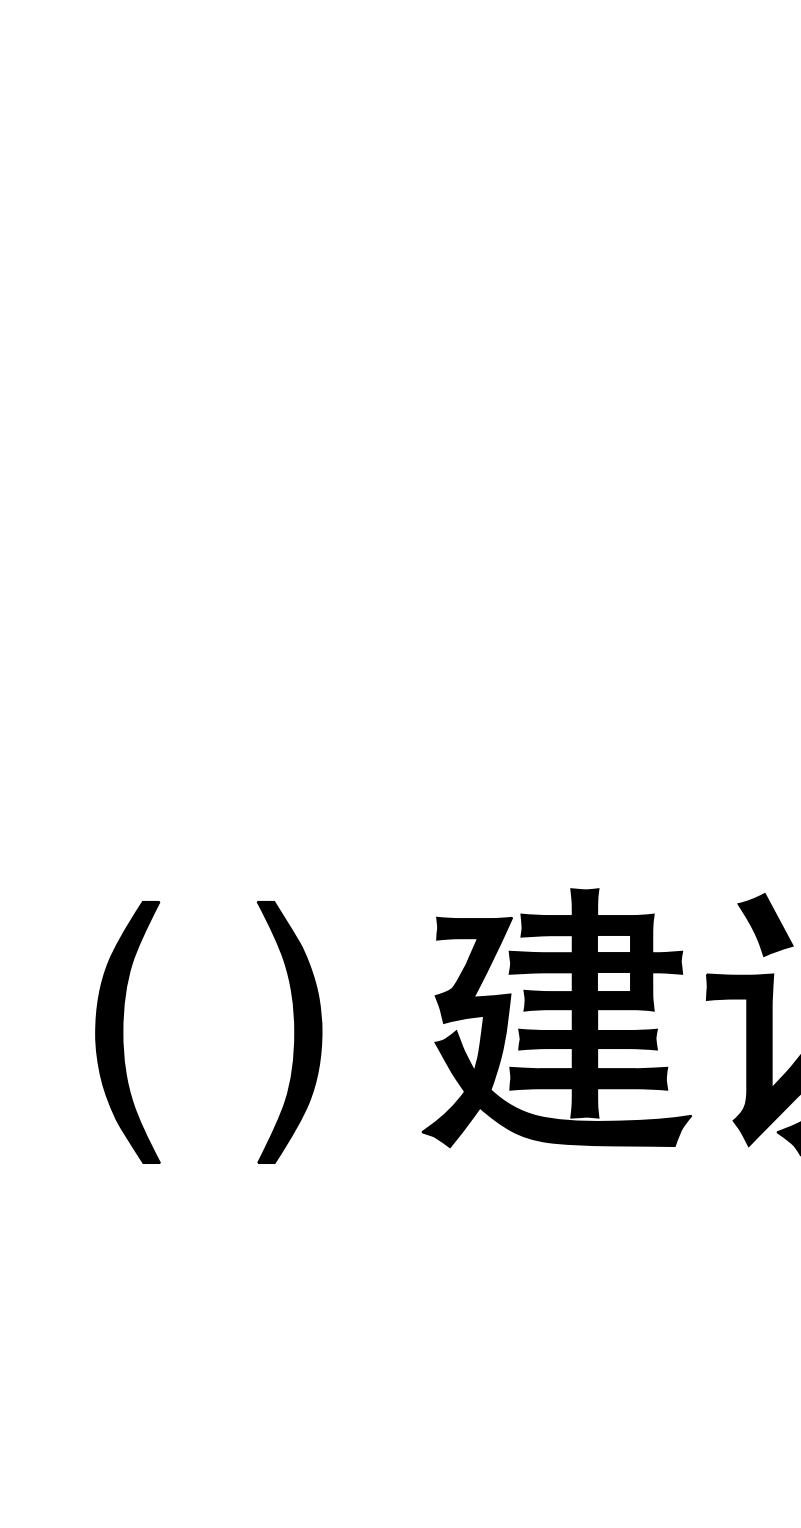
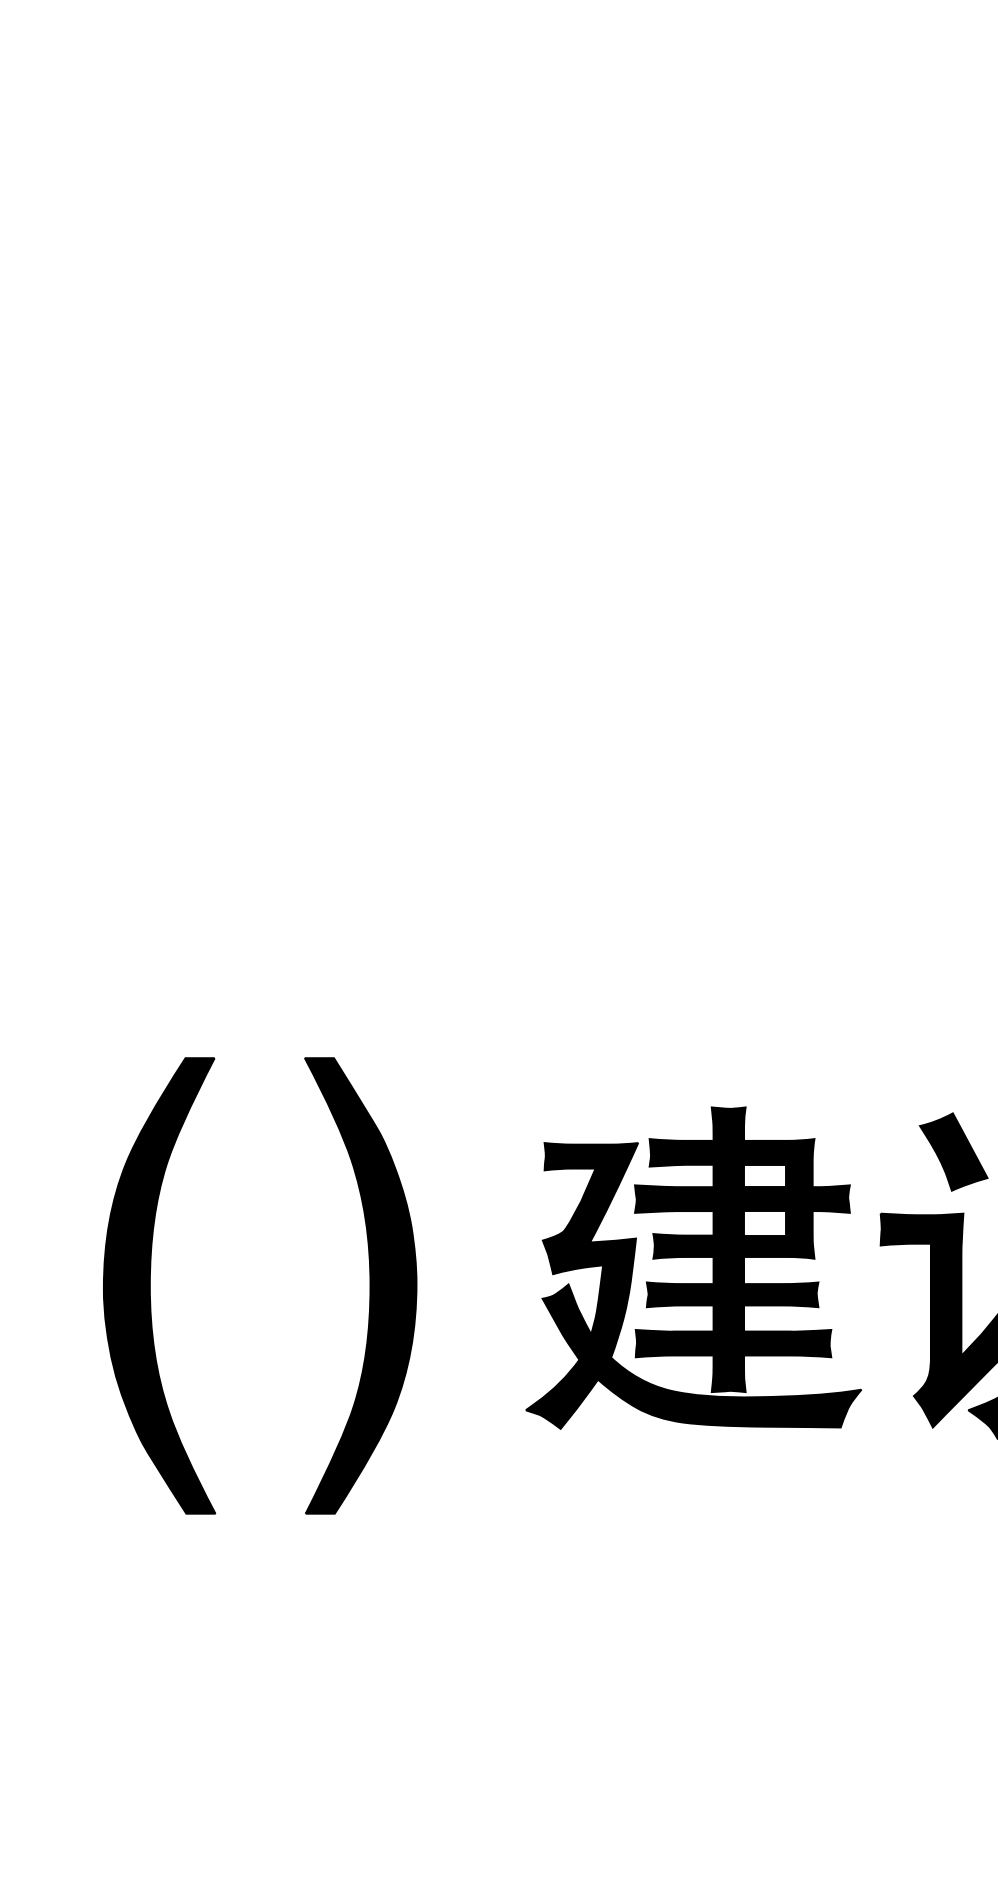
part: (127, 1032) -> (159, 1285), size x1.4
part: (289, 1032) -> (360, 1285), size x1.4

